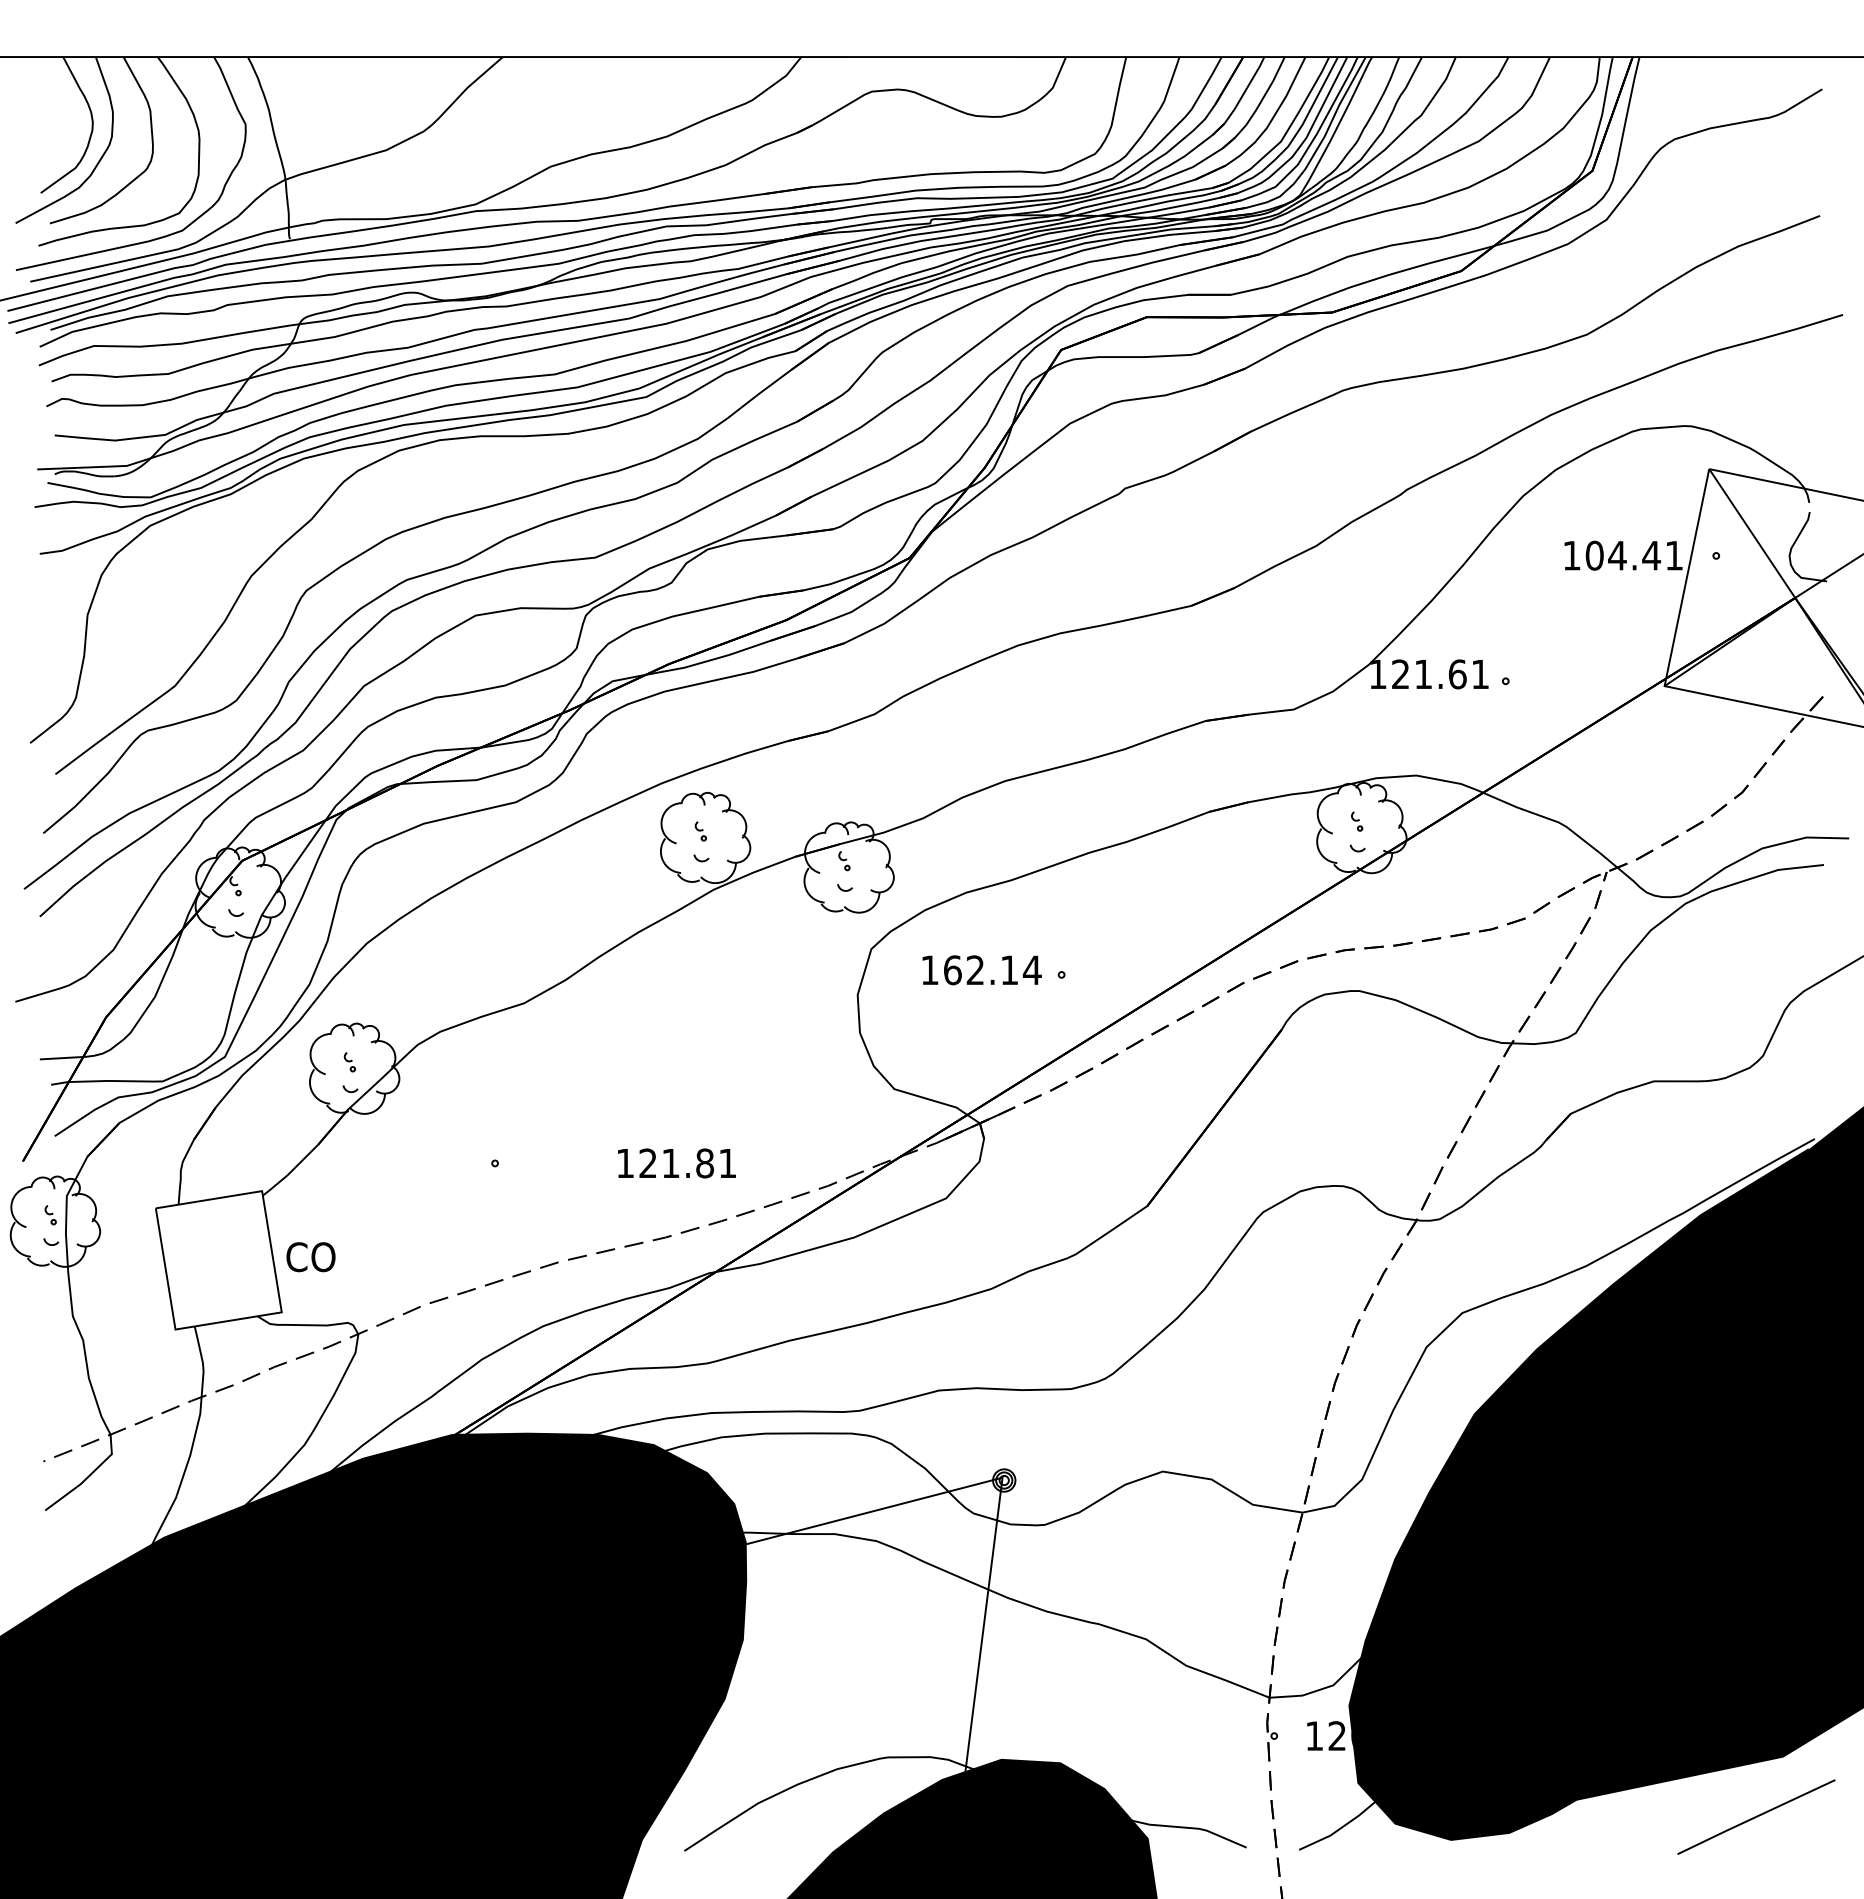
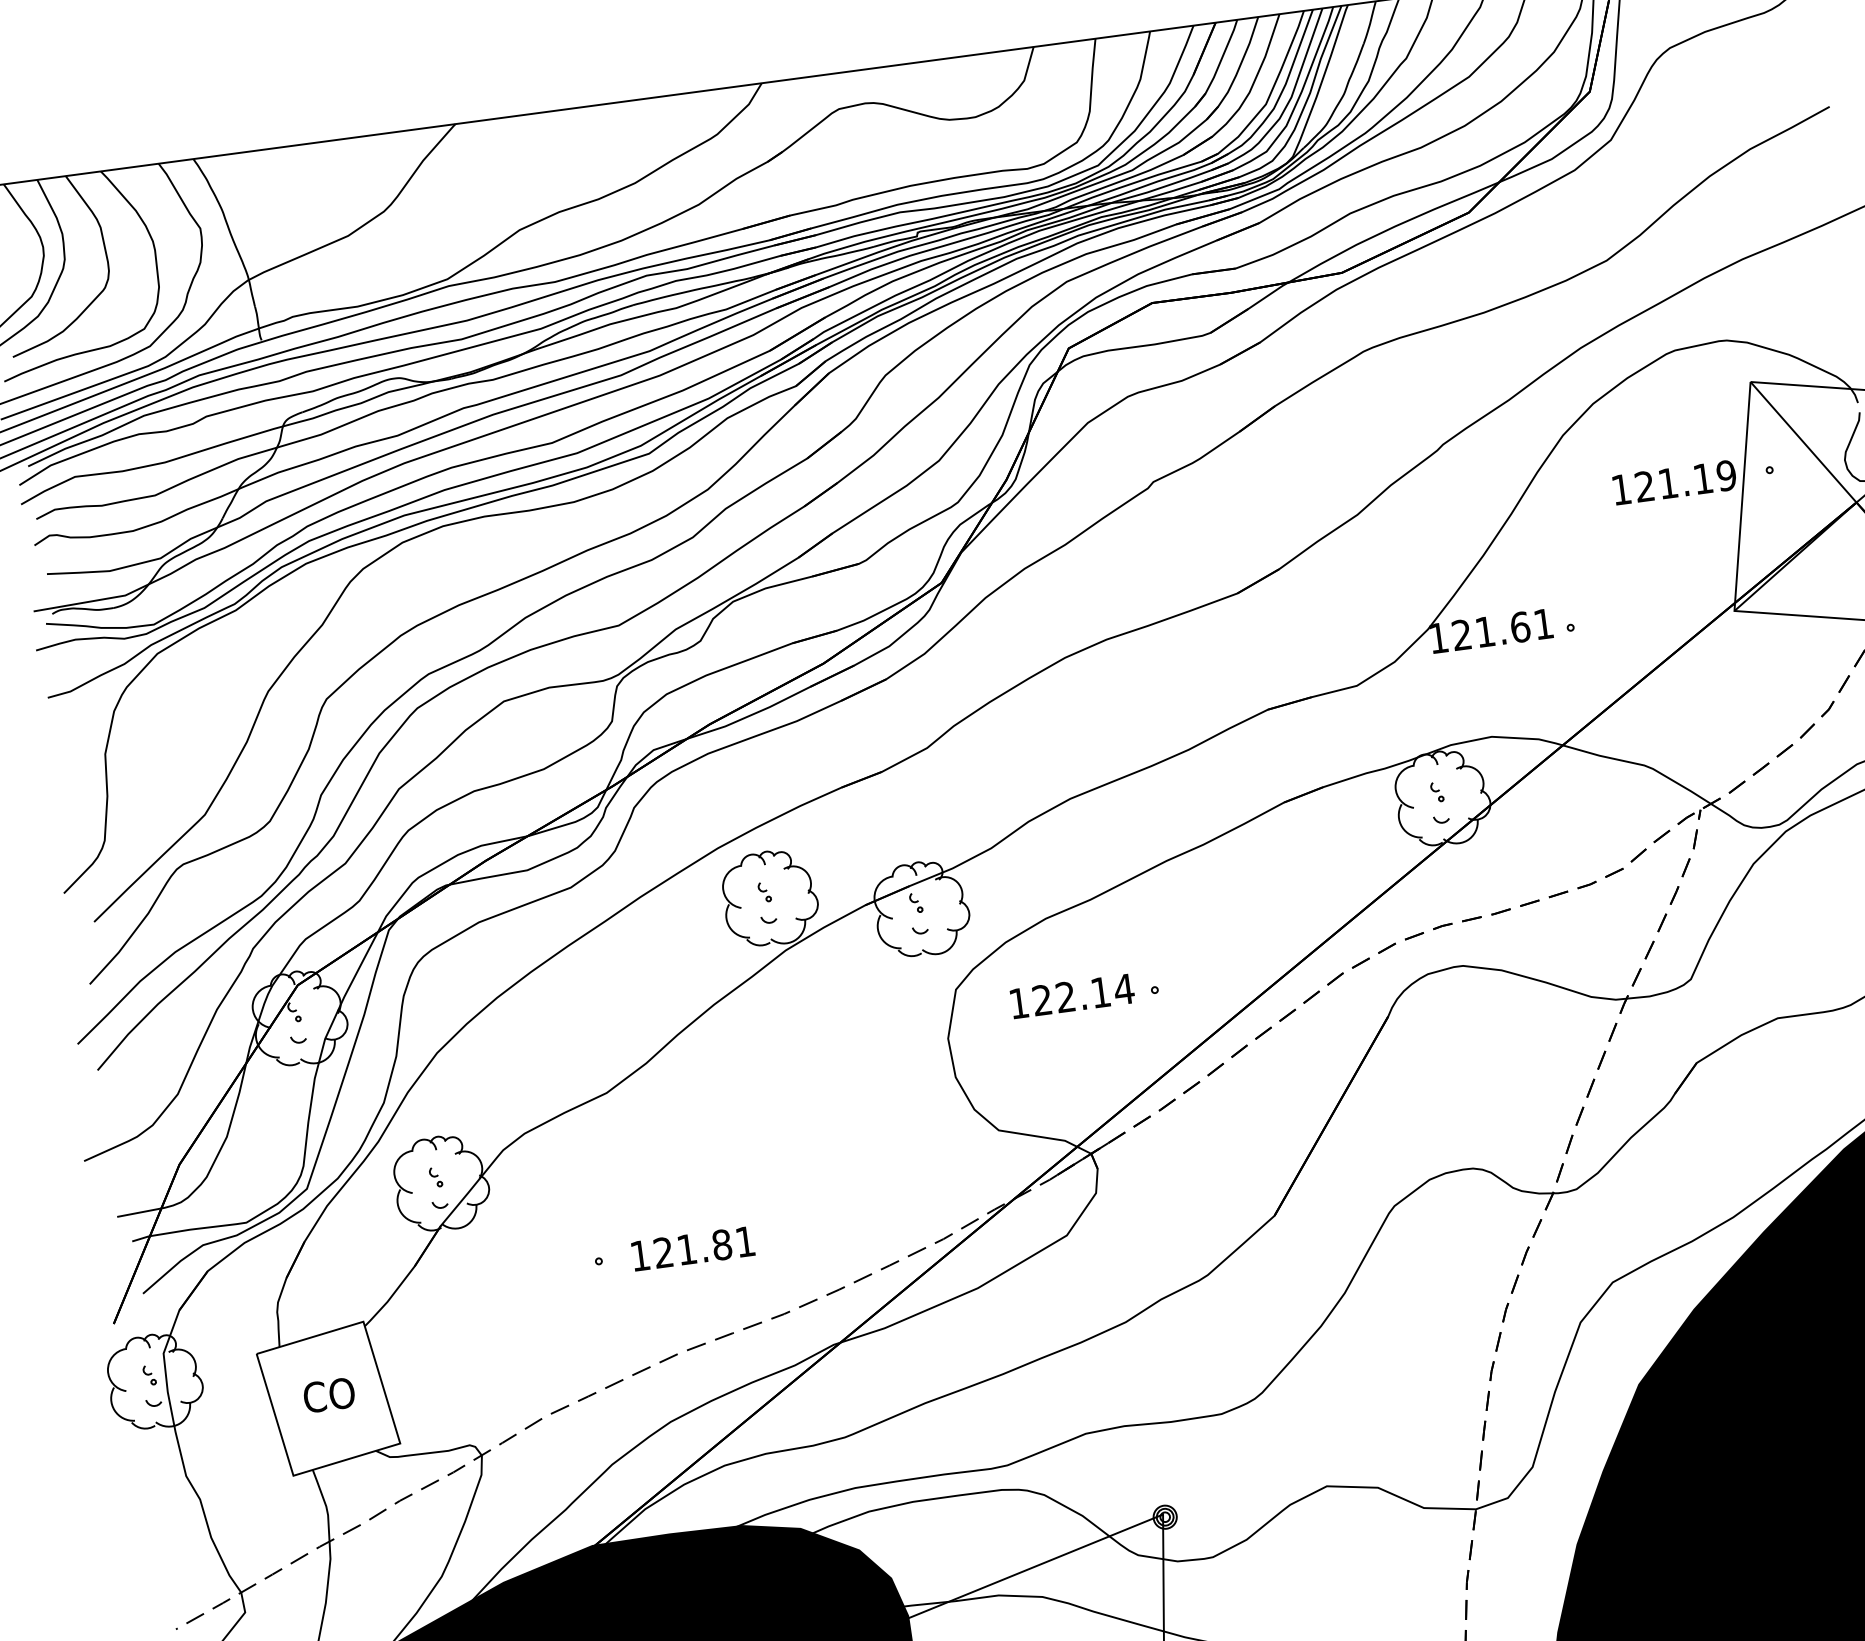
text: (1634, 555) -> (1685, 480), 104.41 -> 121.19
text: (952, 970) -> (1042, 1000), 162.14 -> 122.14
text: (676, 1163) -> (692, 1248), moved
text: (310, 1257) -> (328, 1395), moved

